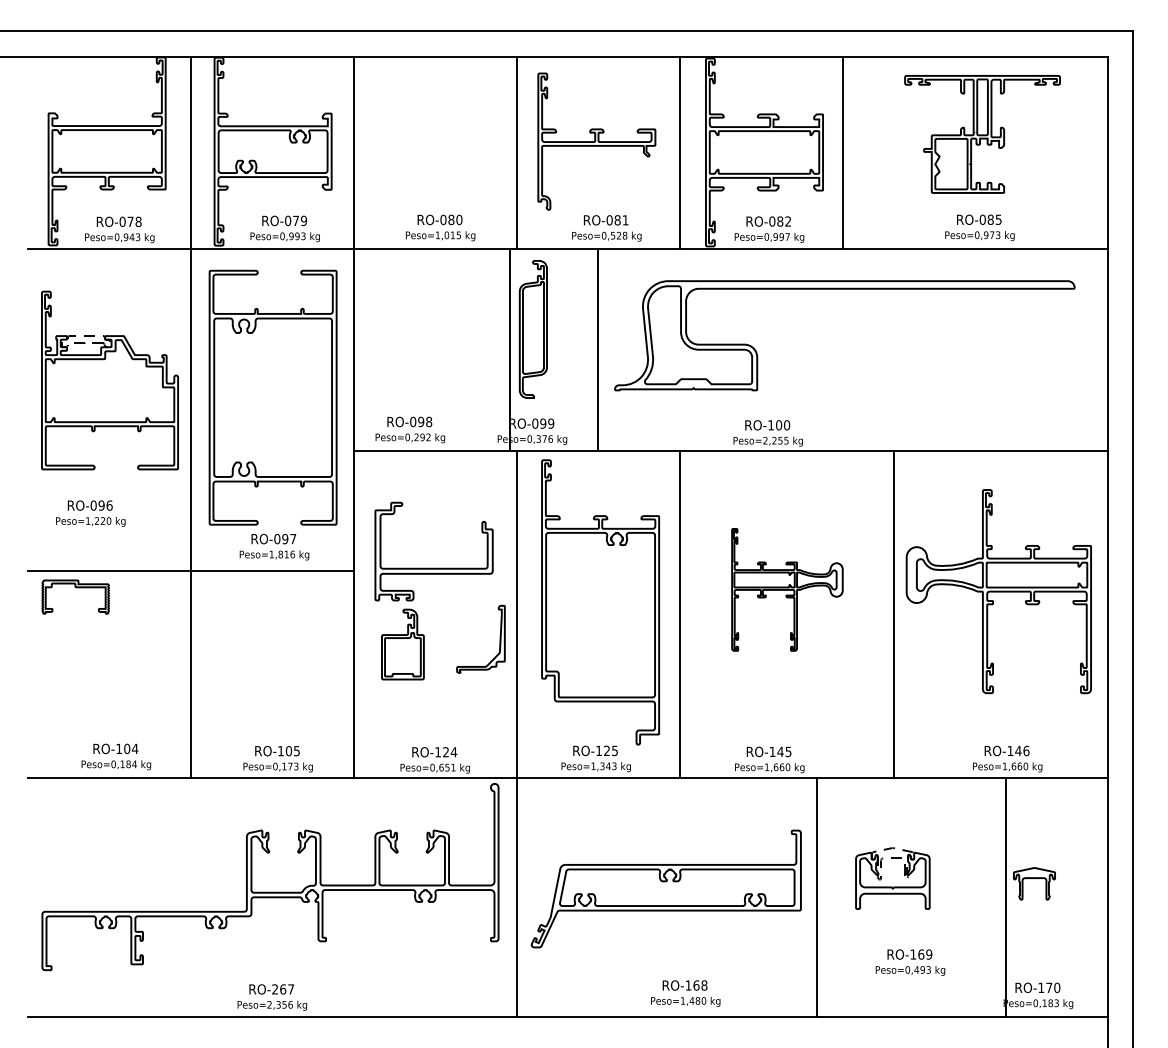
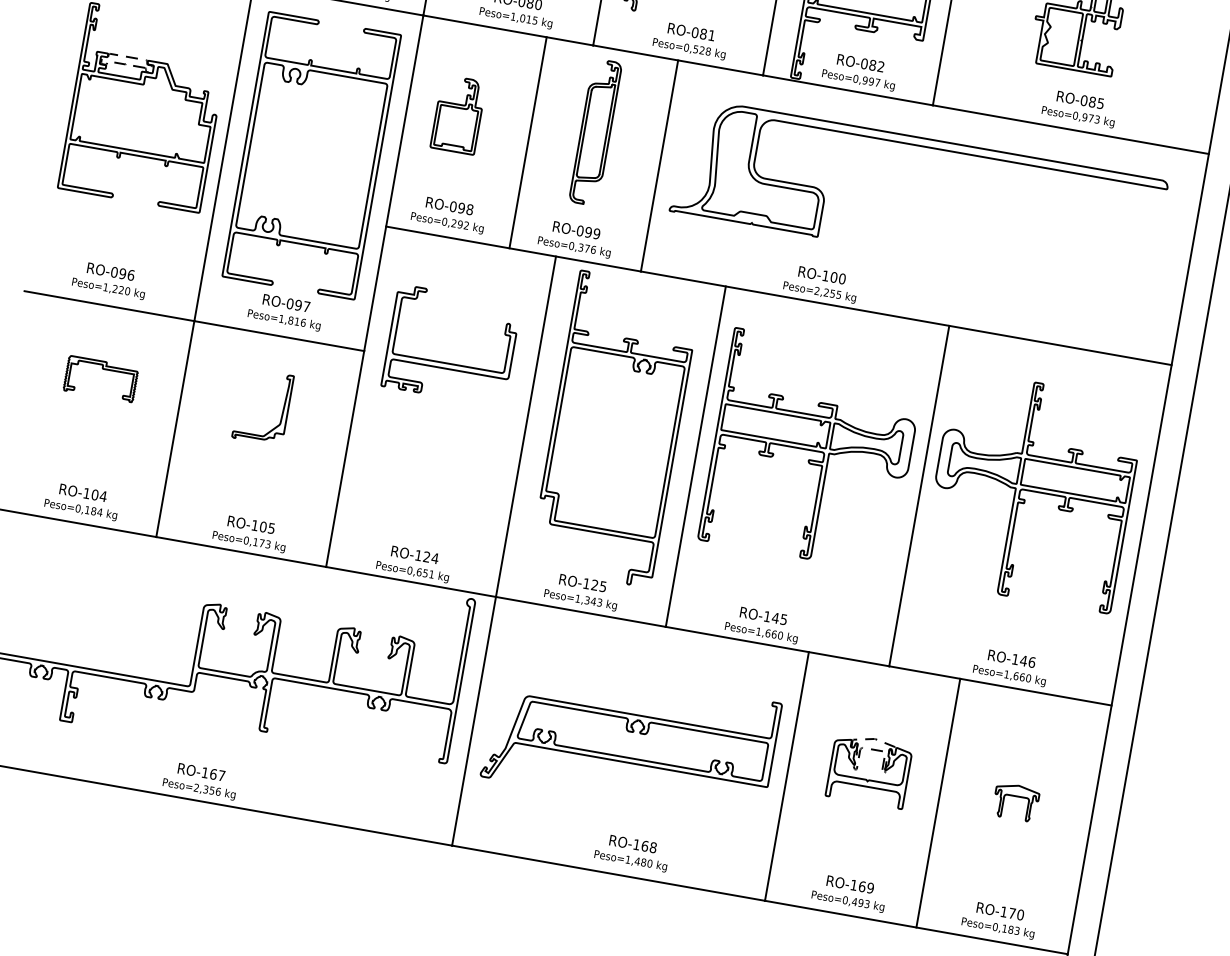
line: (510, 349) -> (528, 142), moved
text: (90, 513) -> (109, 280), moved
part: (76, 588) -> (103, 370), moved
part: (787, 589) -> (812, 450), size x1.67
part: (499, 638) -> (282, 409), moved
part: (402, 644) -> (458, 114), moved
line: (1006, 897) -> (938, 803), moved
text: (910, 962) -> (849, 893), moved
text: (274, 989) -> (204, 772), RO-267 -> RO-167

